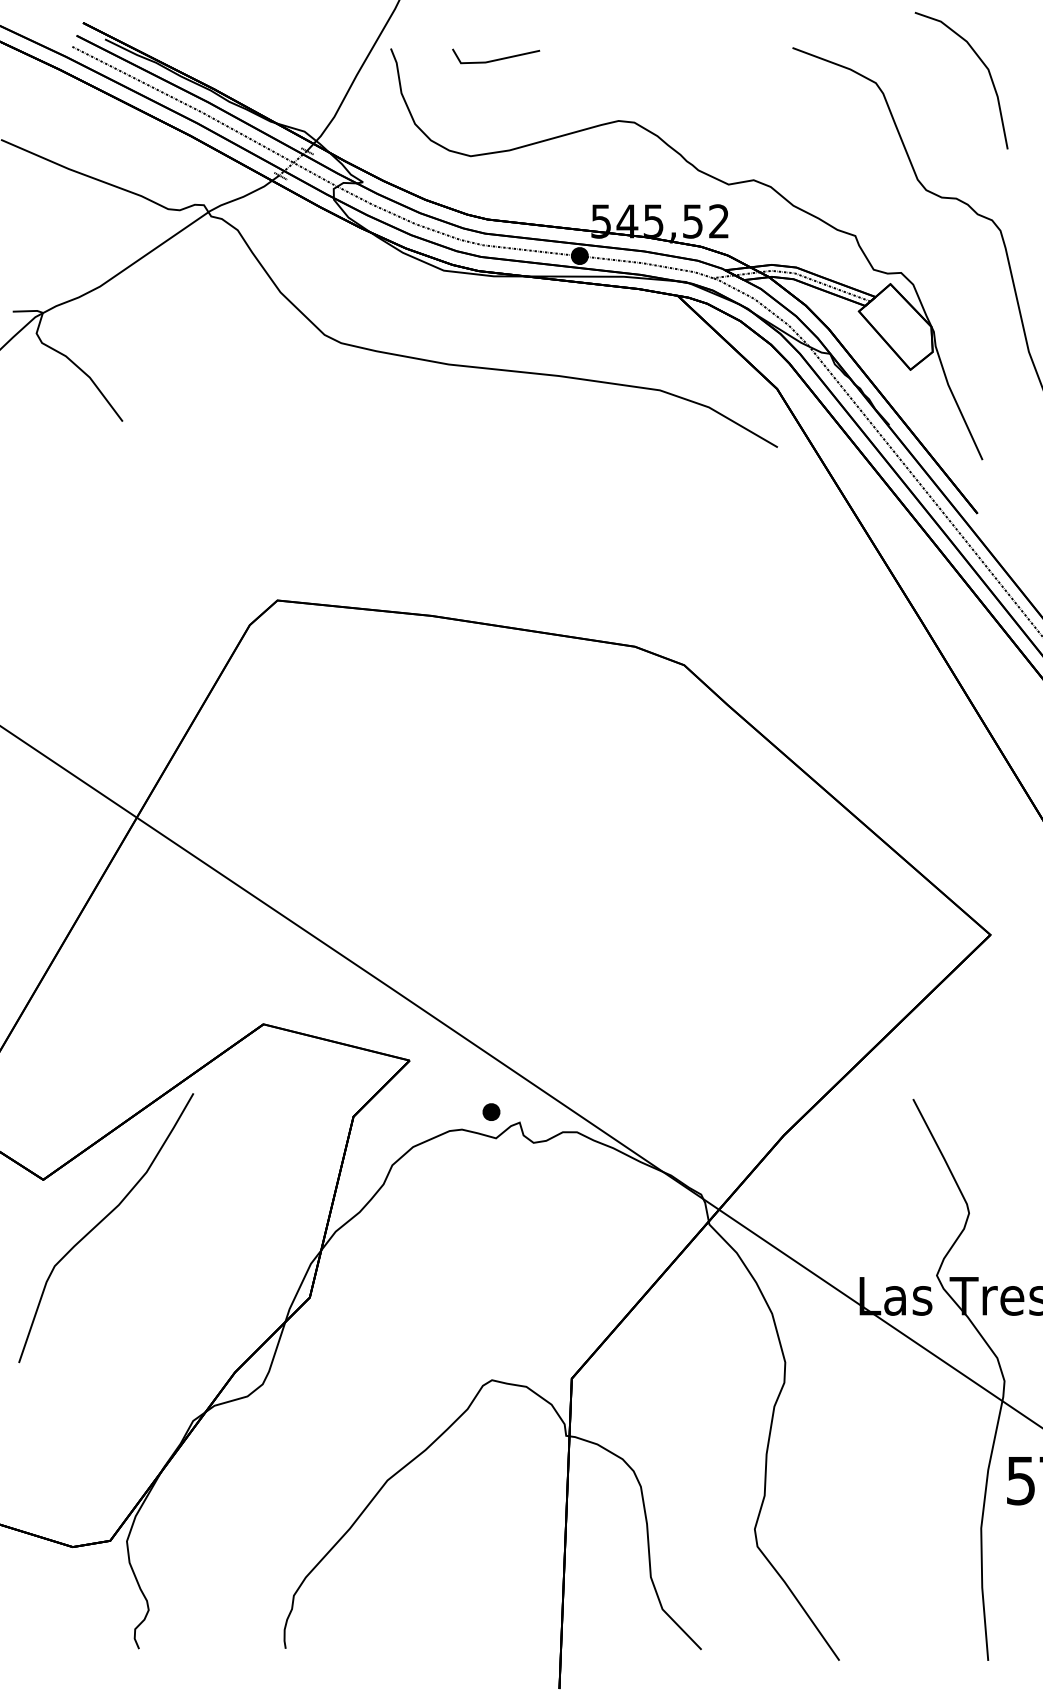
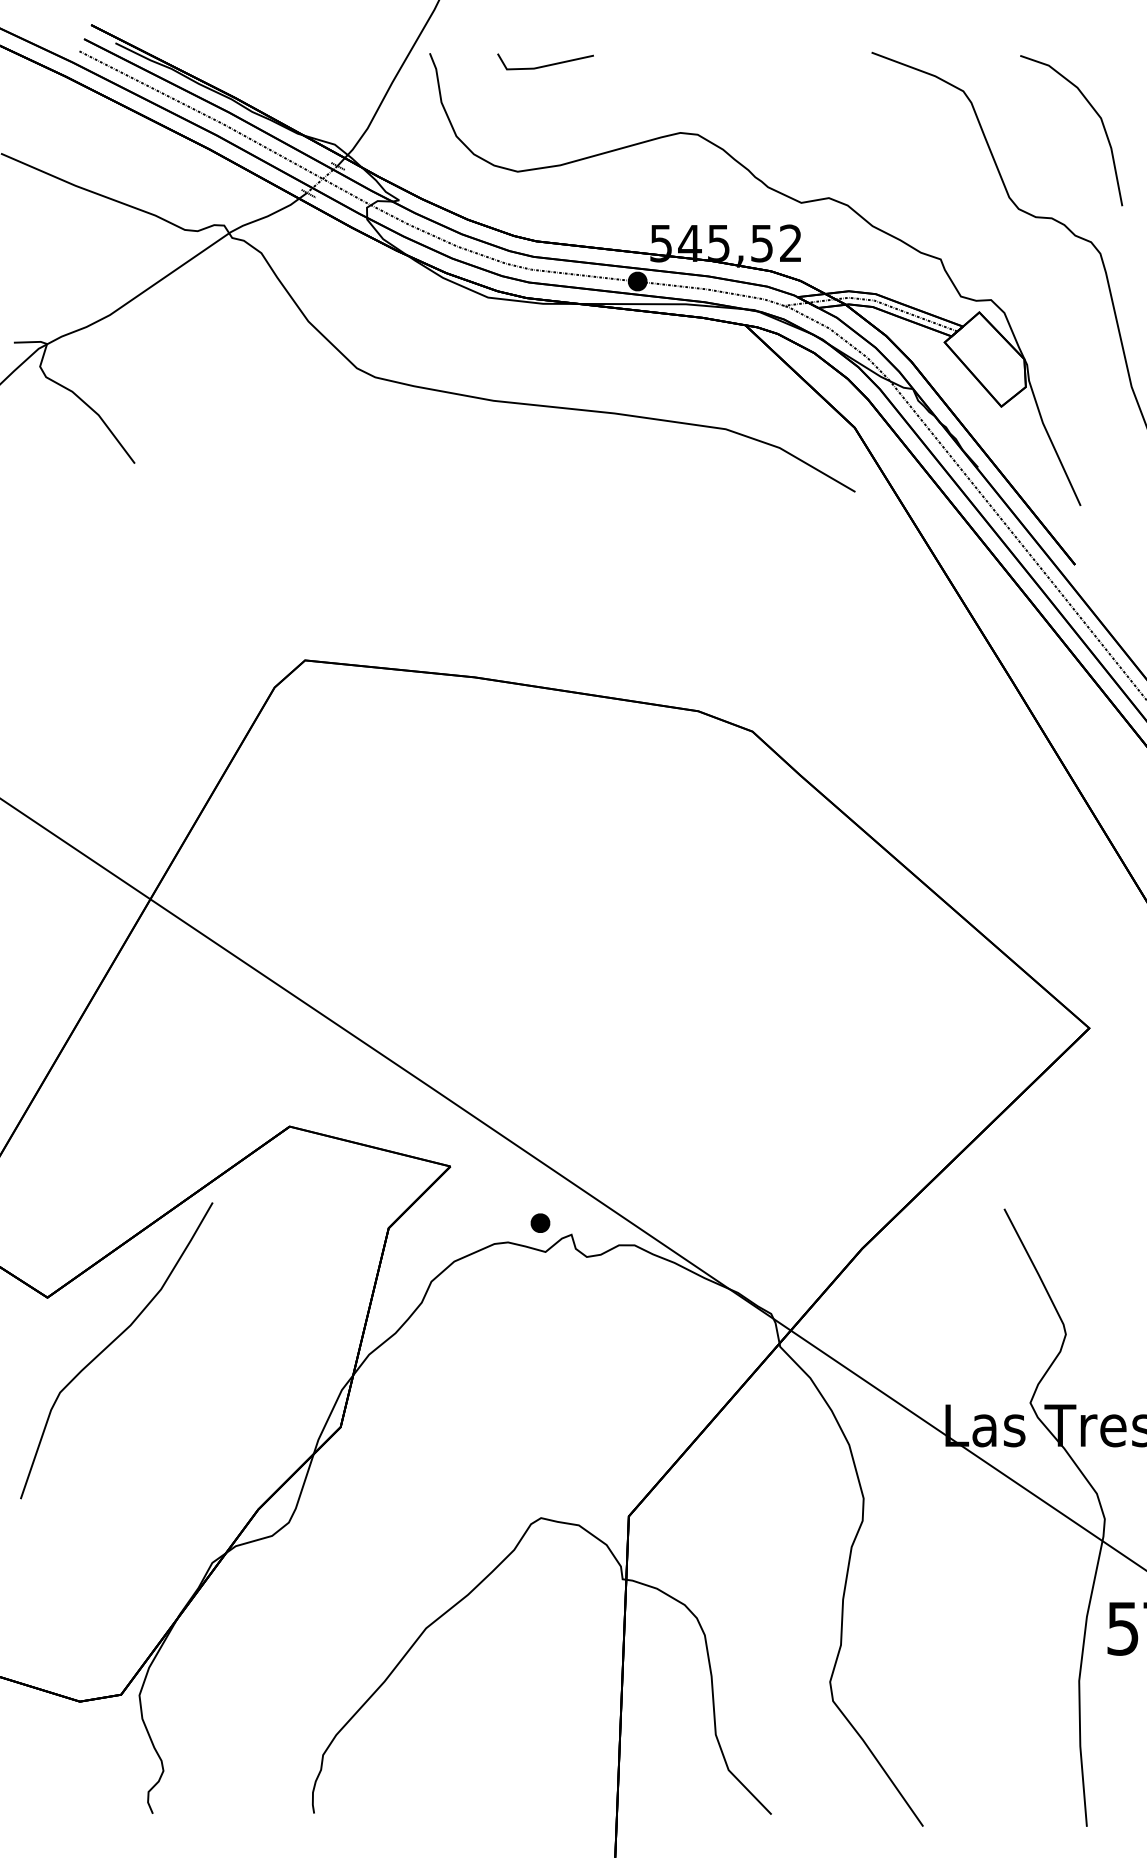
part: (984, 66) -> (1096, 114), moved

